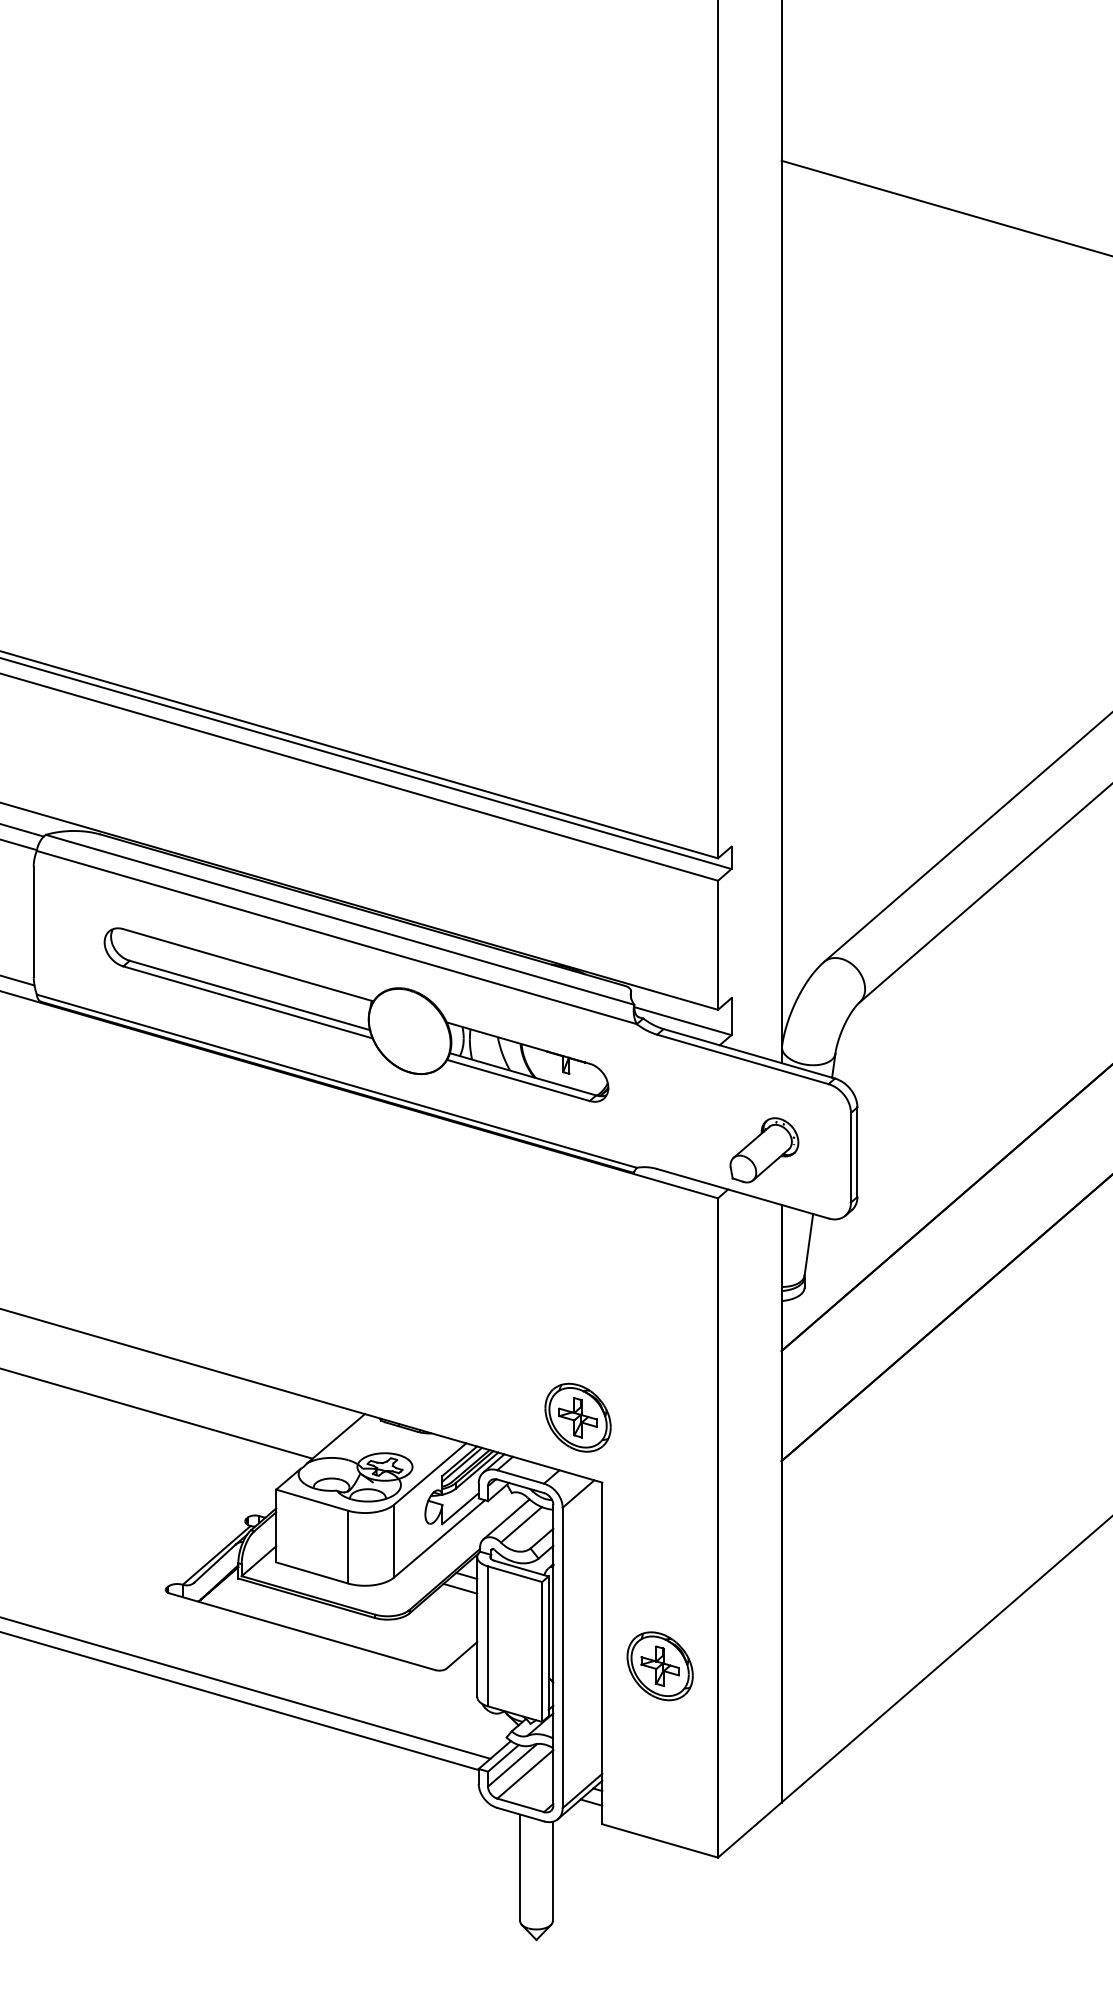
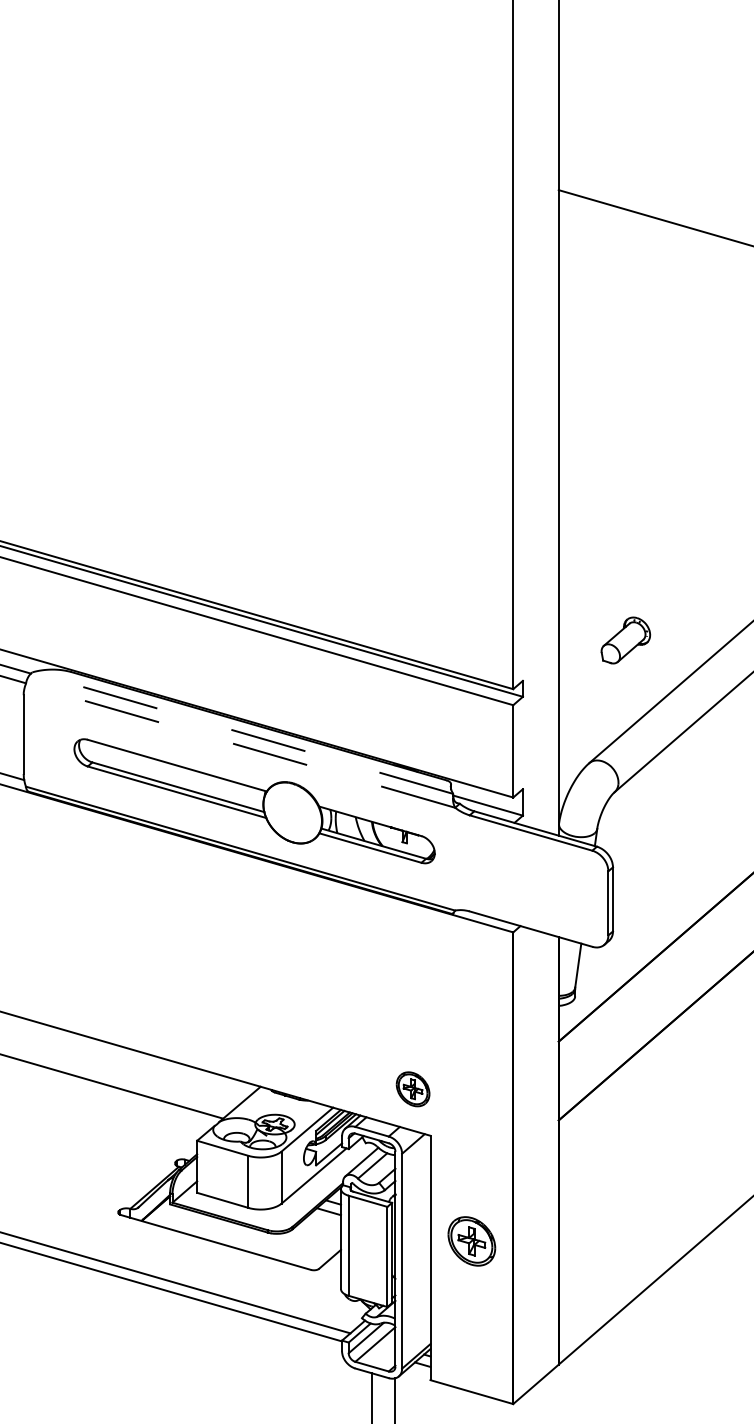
line: (339, 919) -> (242, 732), solid -> dashed
line: (336, 937) -> (240, 745), solid -> dashed
part: (764, 1150) -> (625, 640), moved
part: (577, 1417) -> (412, 1089), size x0.7
part: (659, 1666) -> (471, 1241), moved

